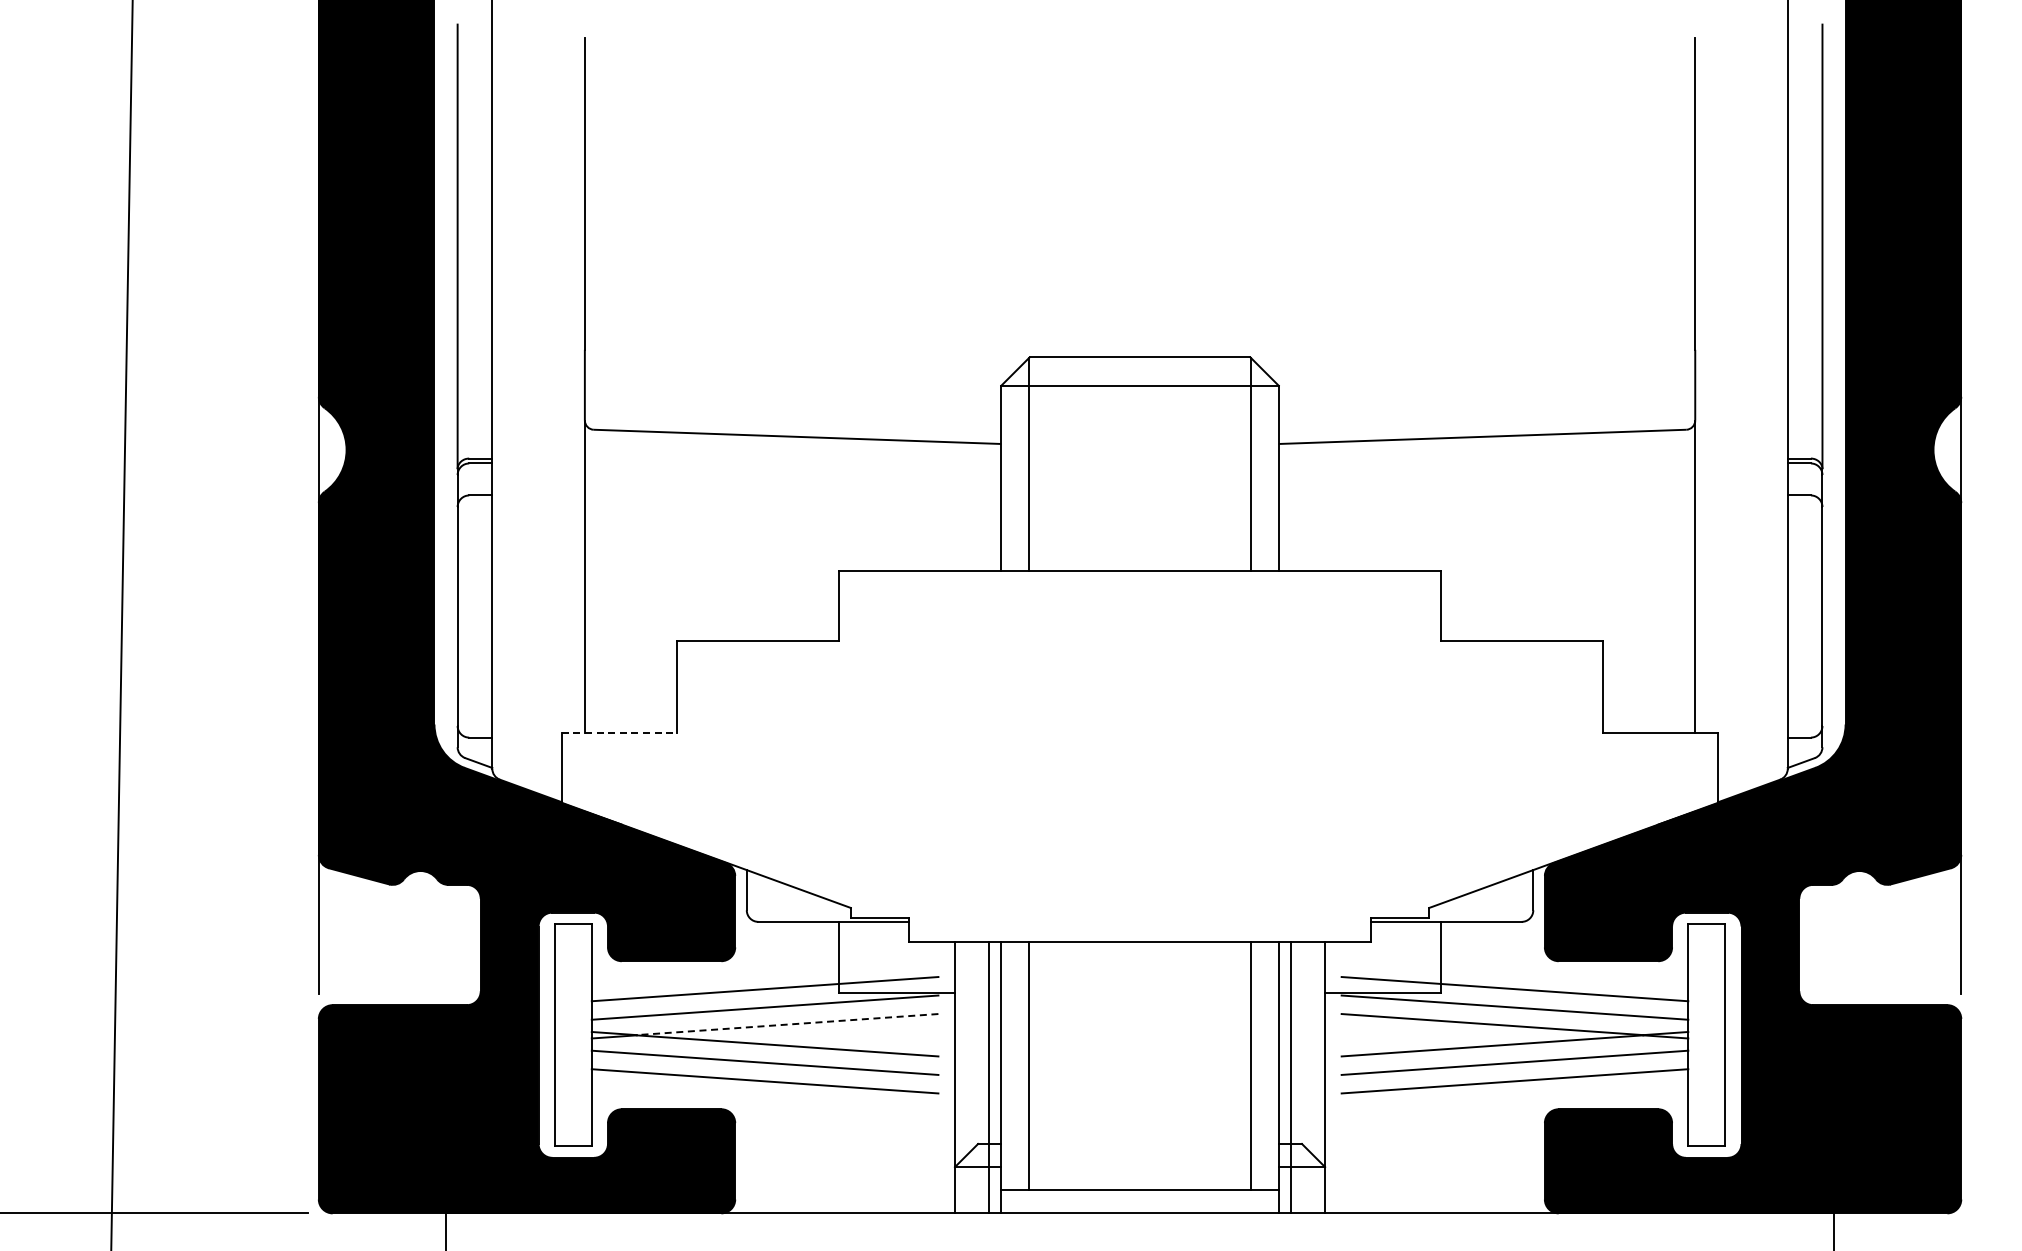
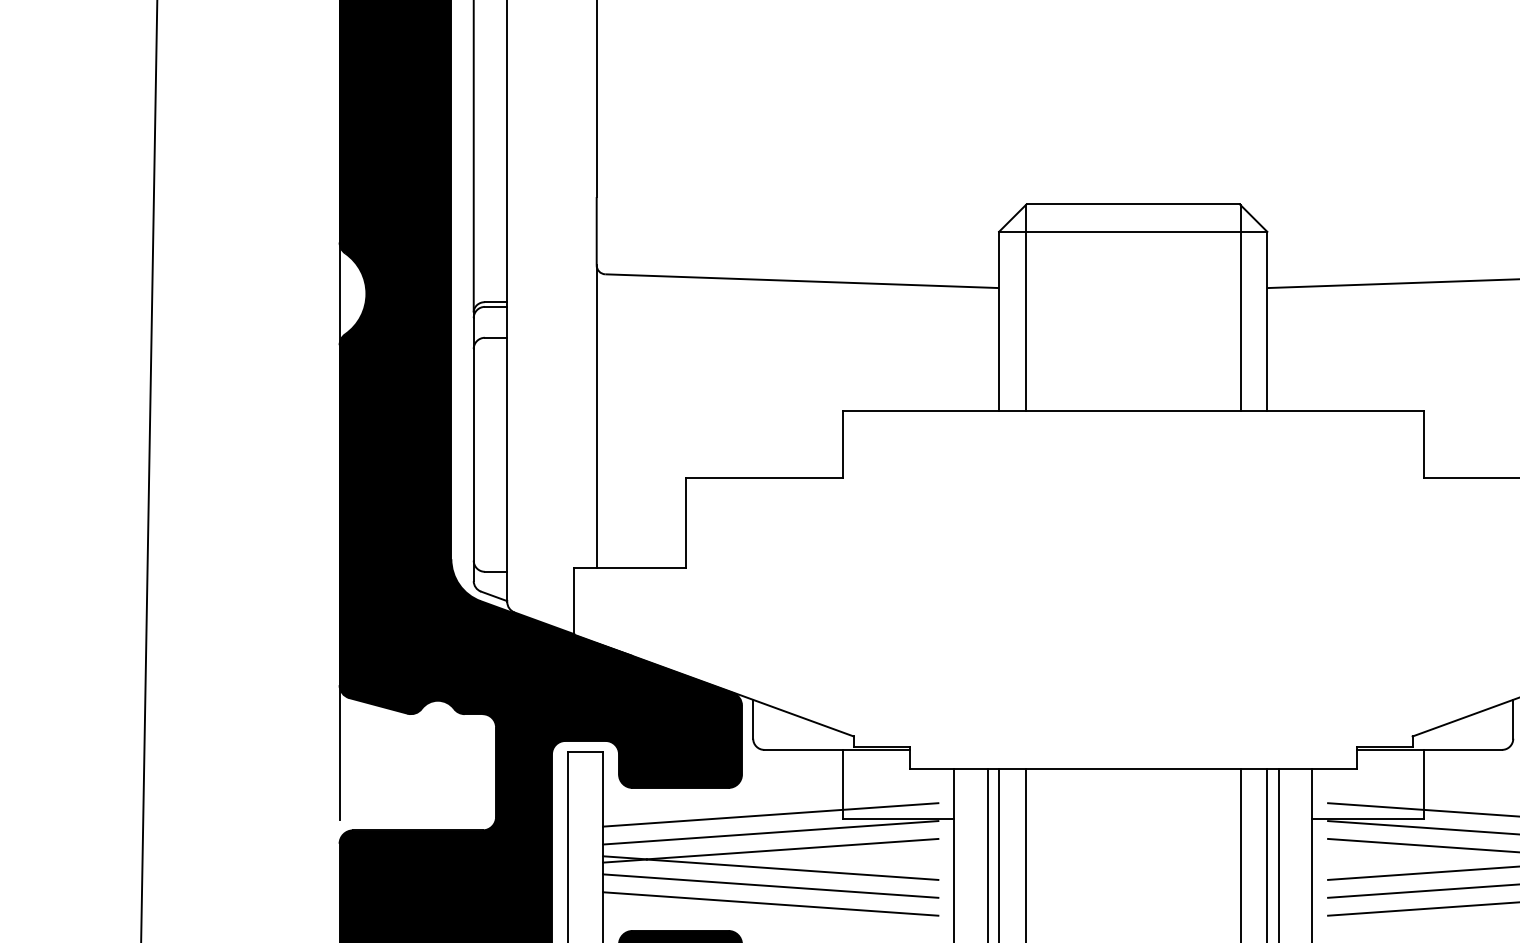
line: (619, 733) -> (630, 567), dashed -> solid
line: (787, 1024) -> (792, 849), dashed -> solid

